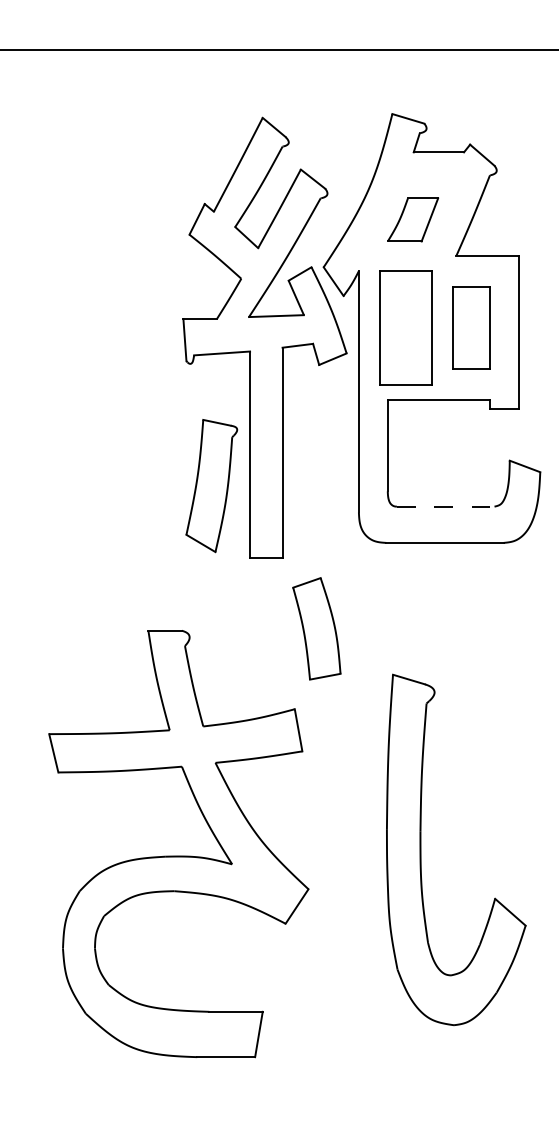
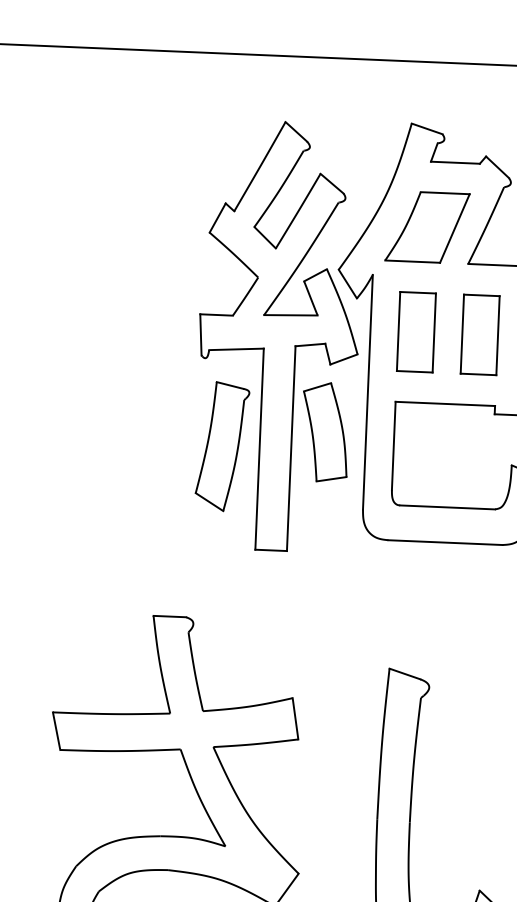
part: (412, 219) -> (427, 226), size x1.67
part: (406, 327) -> (416, 331), size x0.71
part: (211, 486) -> (222, 447), moved
line: (445, 506) -> (447, 507), dashed -> solid
part: (316, 628) -> (324, 432), moved

